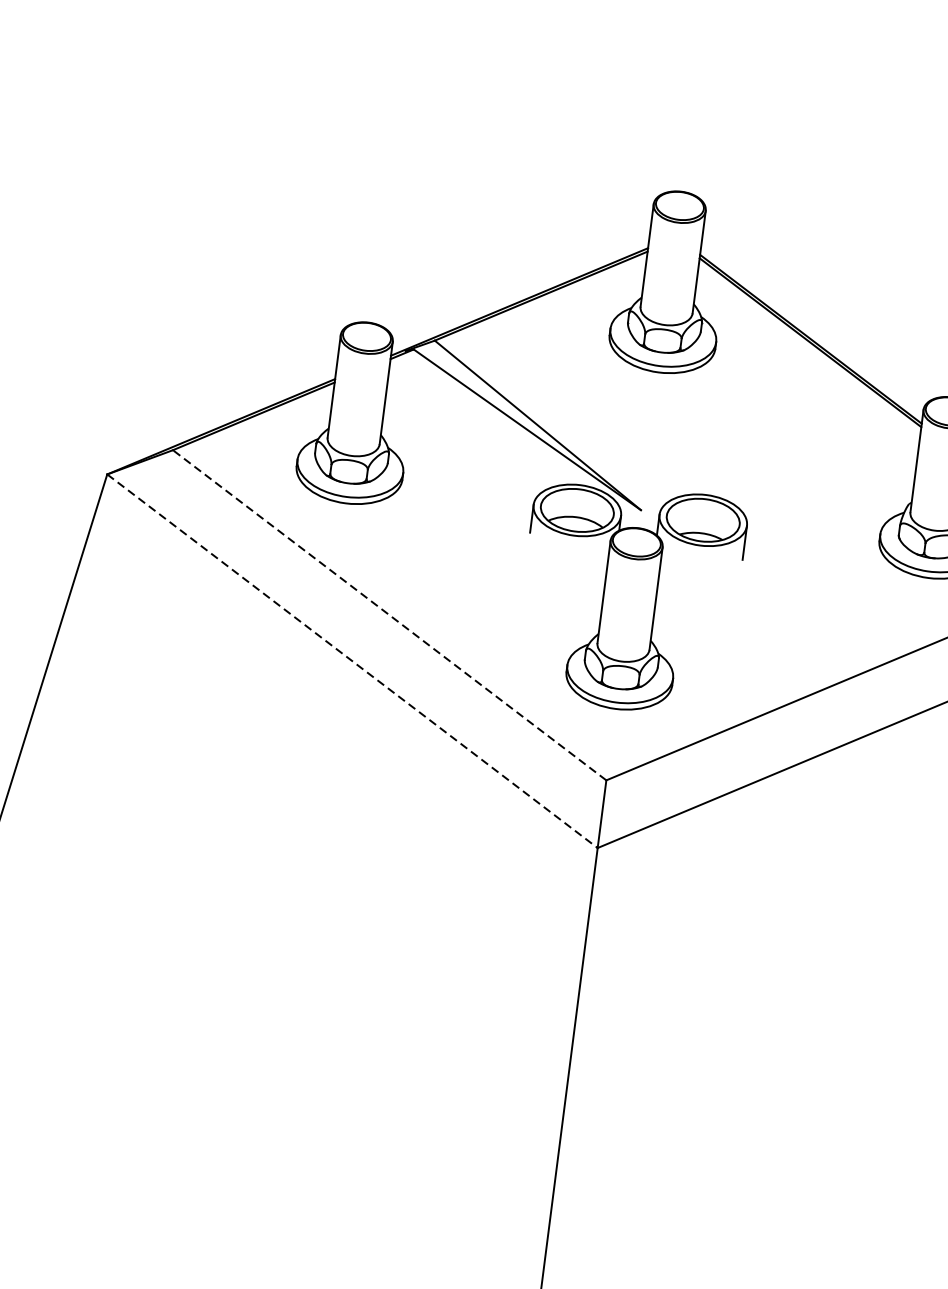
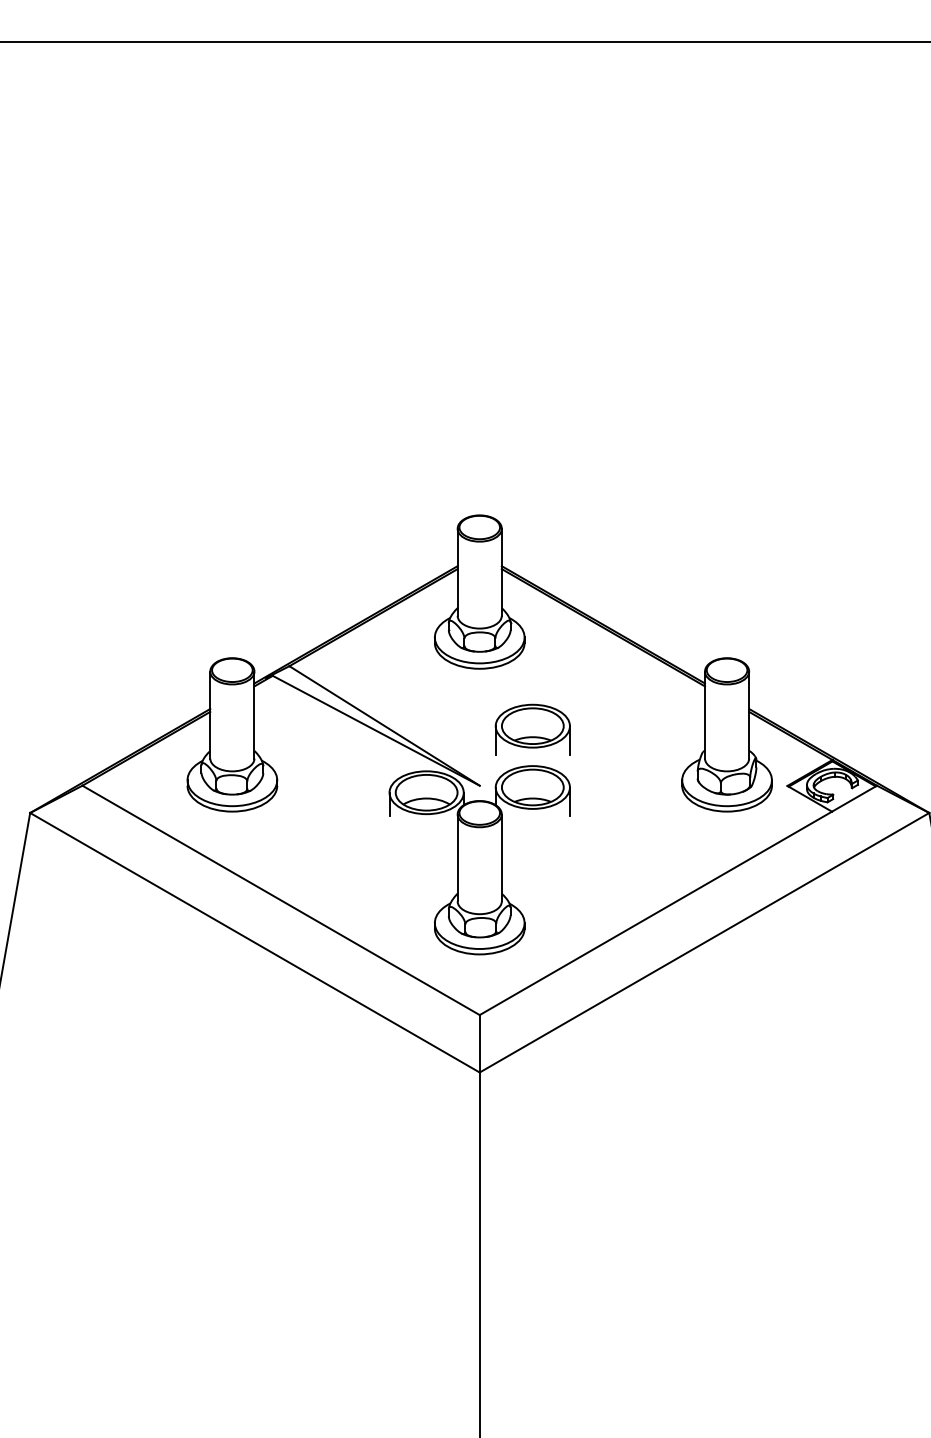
part: (711, 451) -> (532, 729), added
line: (388, 615) -> (280, 900), dashed -> solid
line: (351, 660) -> (254, 942), dashed -> solid

